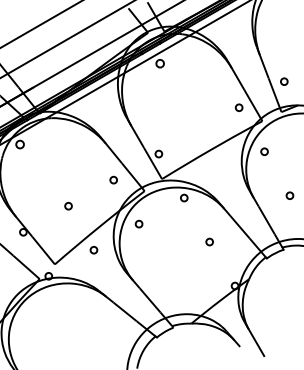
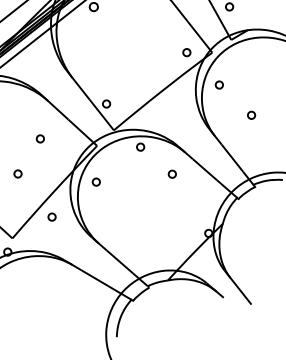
circle: (238, 107) -> (186, 52), moved
circle: (113, 179) -> (40, 138), moved
circle: (289, 195) -> (251, 115), moved
circle: (209, 241) -> (172, 173), moved

